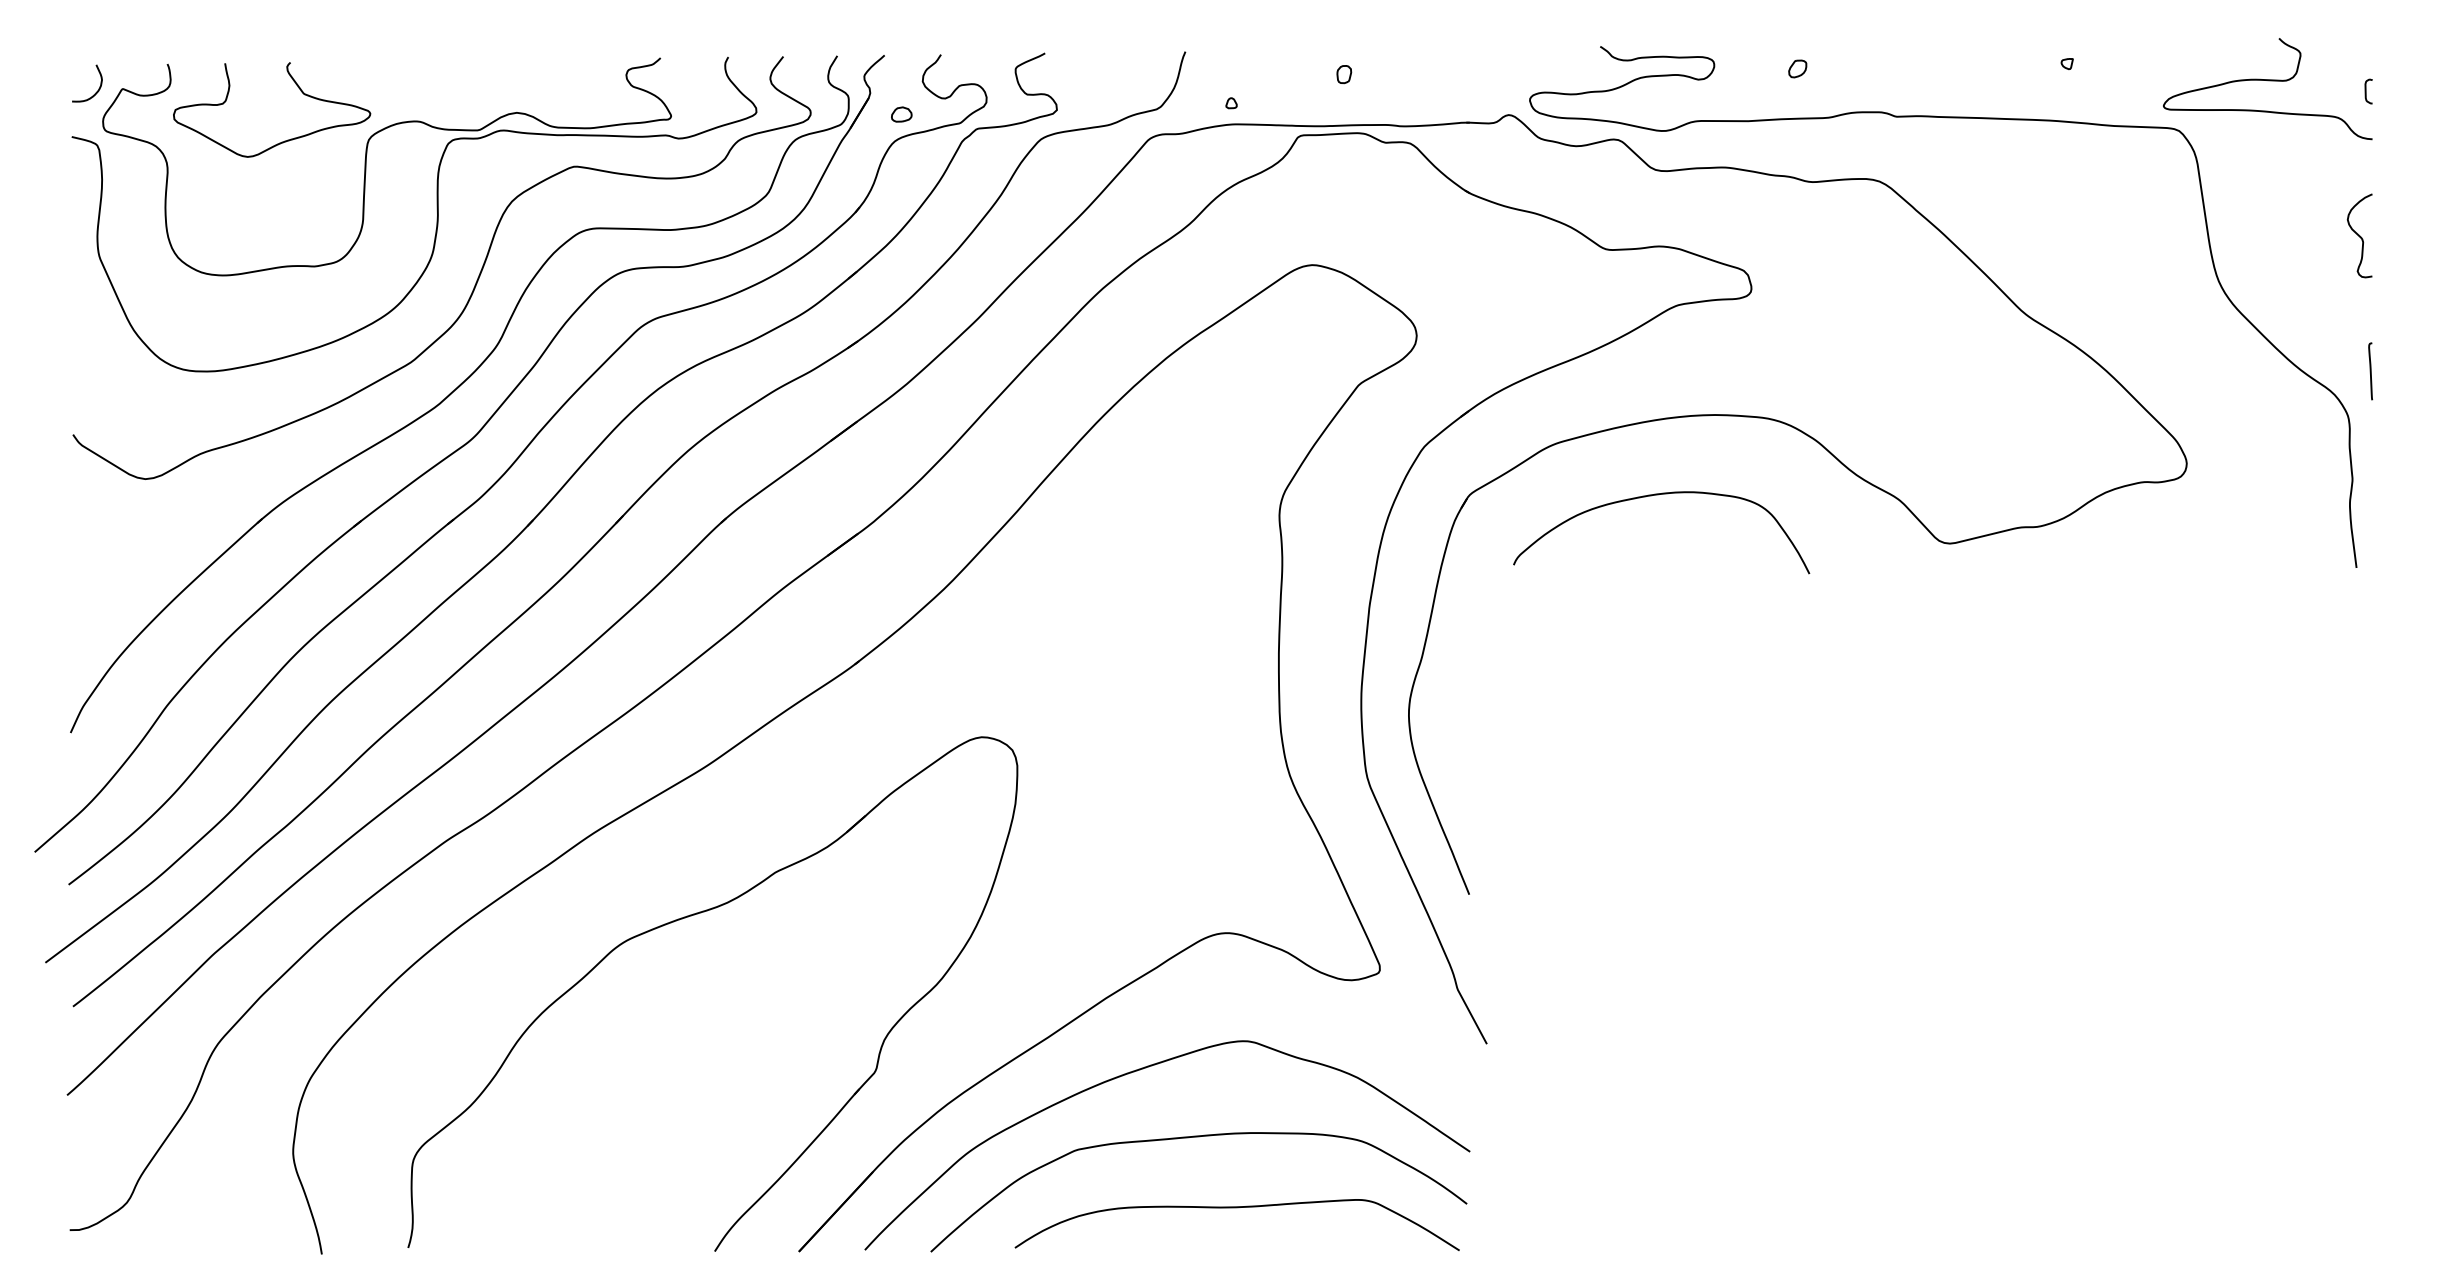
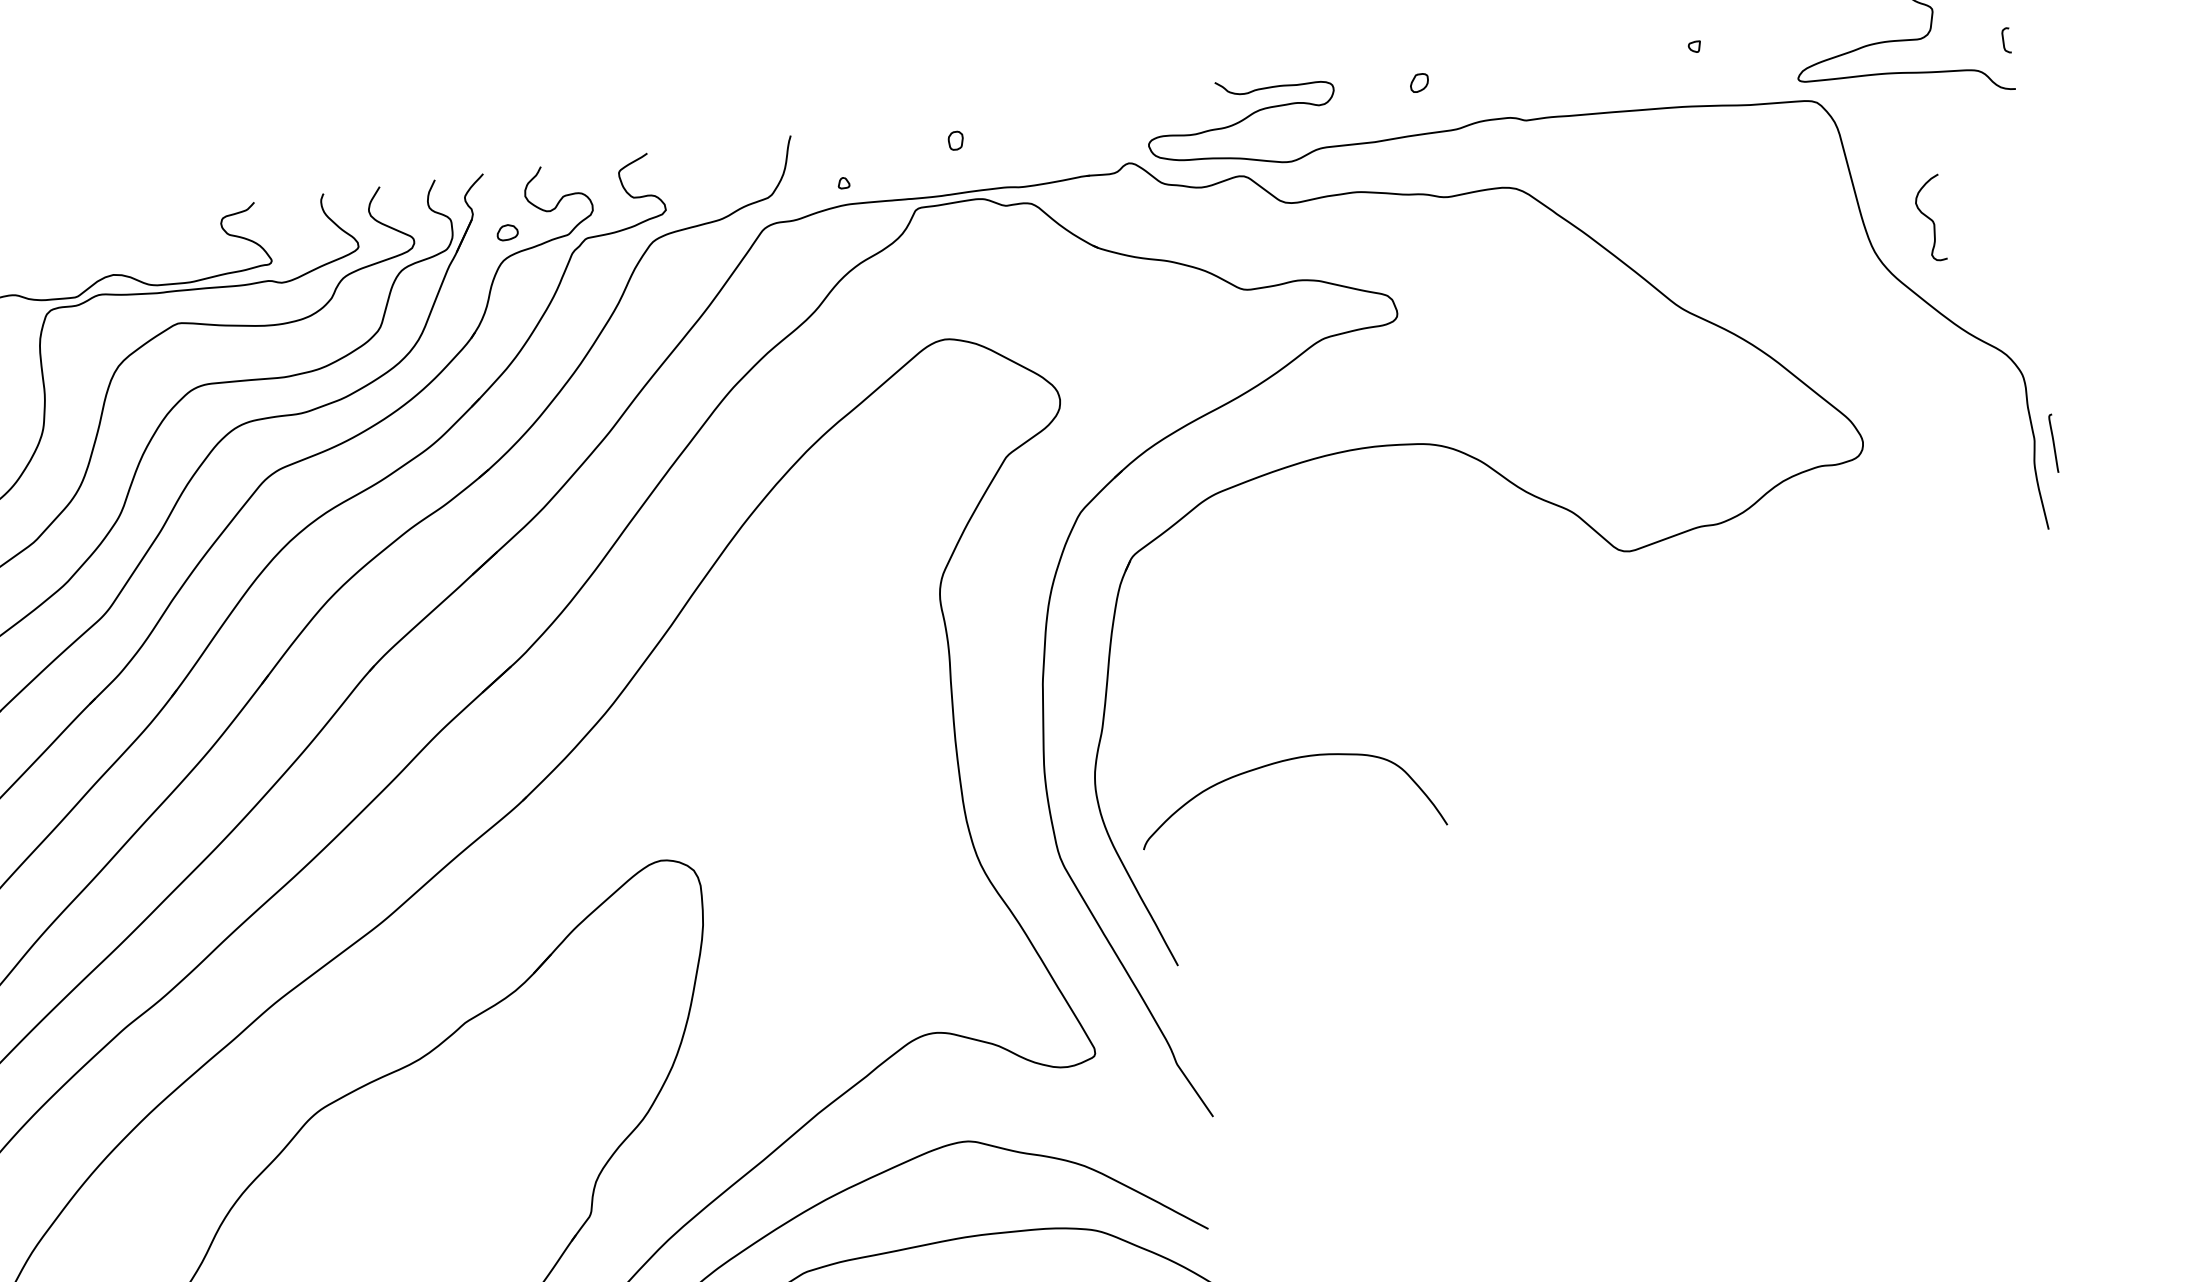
curve: (2359, 235) -> (1929, 218), moved
curve: (2370, 371) -> (2053, 443), moved
curve: (1658, 495) -> (1283, 762), moved

